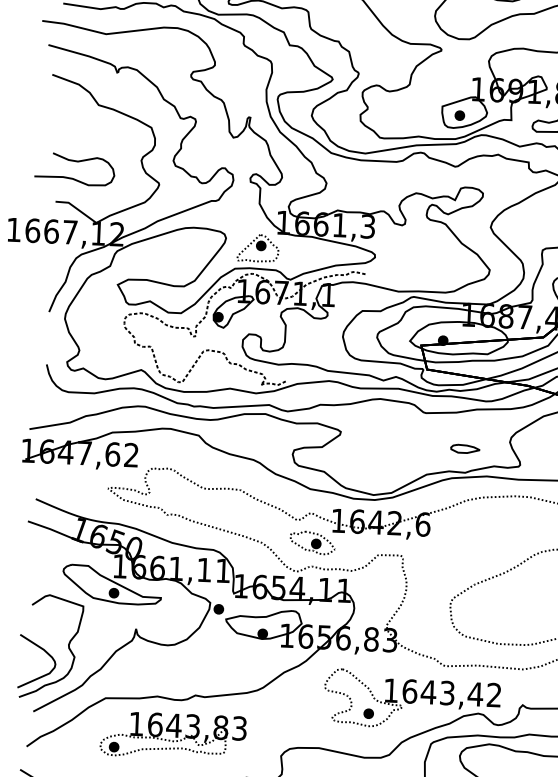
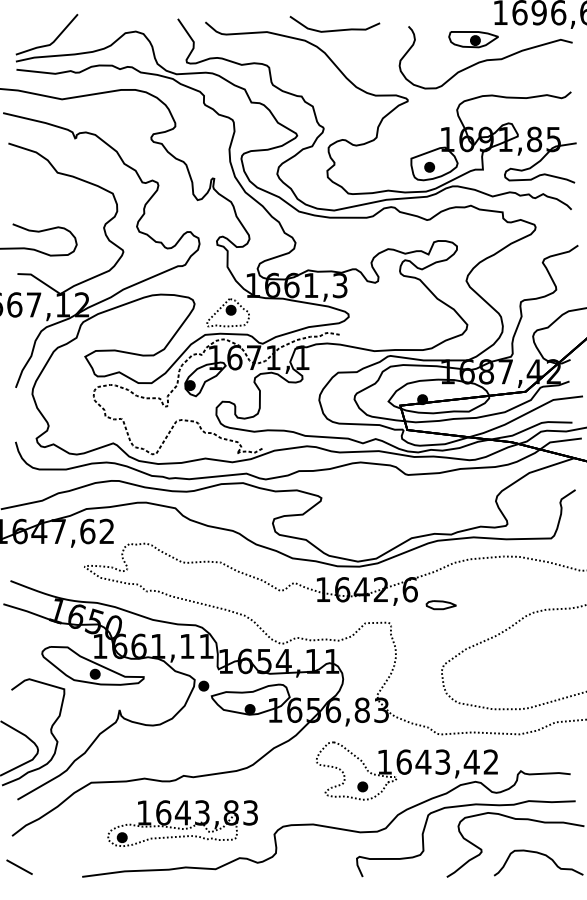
part: (464, 449) -> (440, 605), moved
part: (311, 542) -> (296, 613), removed
part: (173, 735) -> (182, 823), moved

